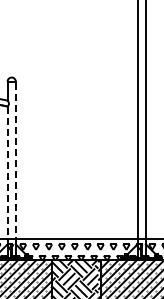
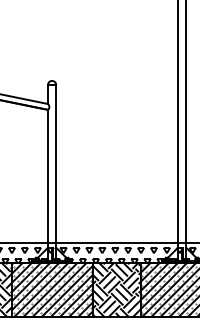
line: (16, 162) -> (56, 165), dashed -> solid
line: (8, 175) -> (48, 178), dashed -> solid

